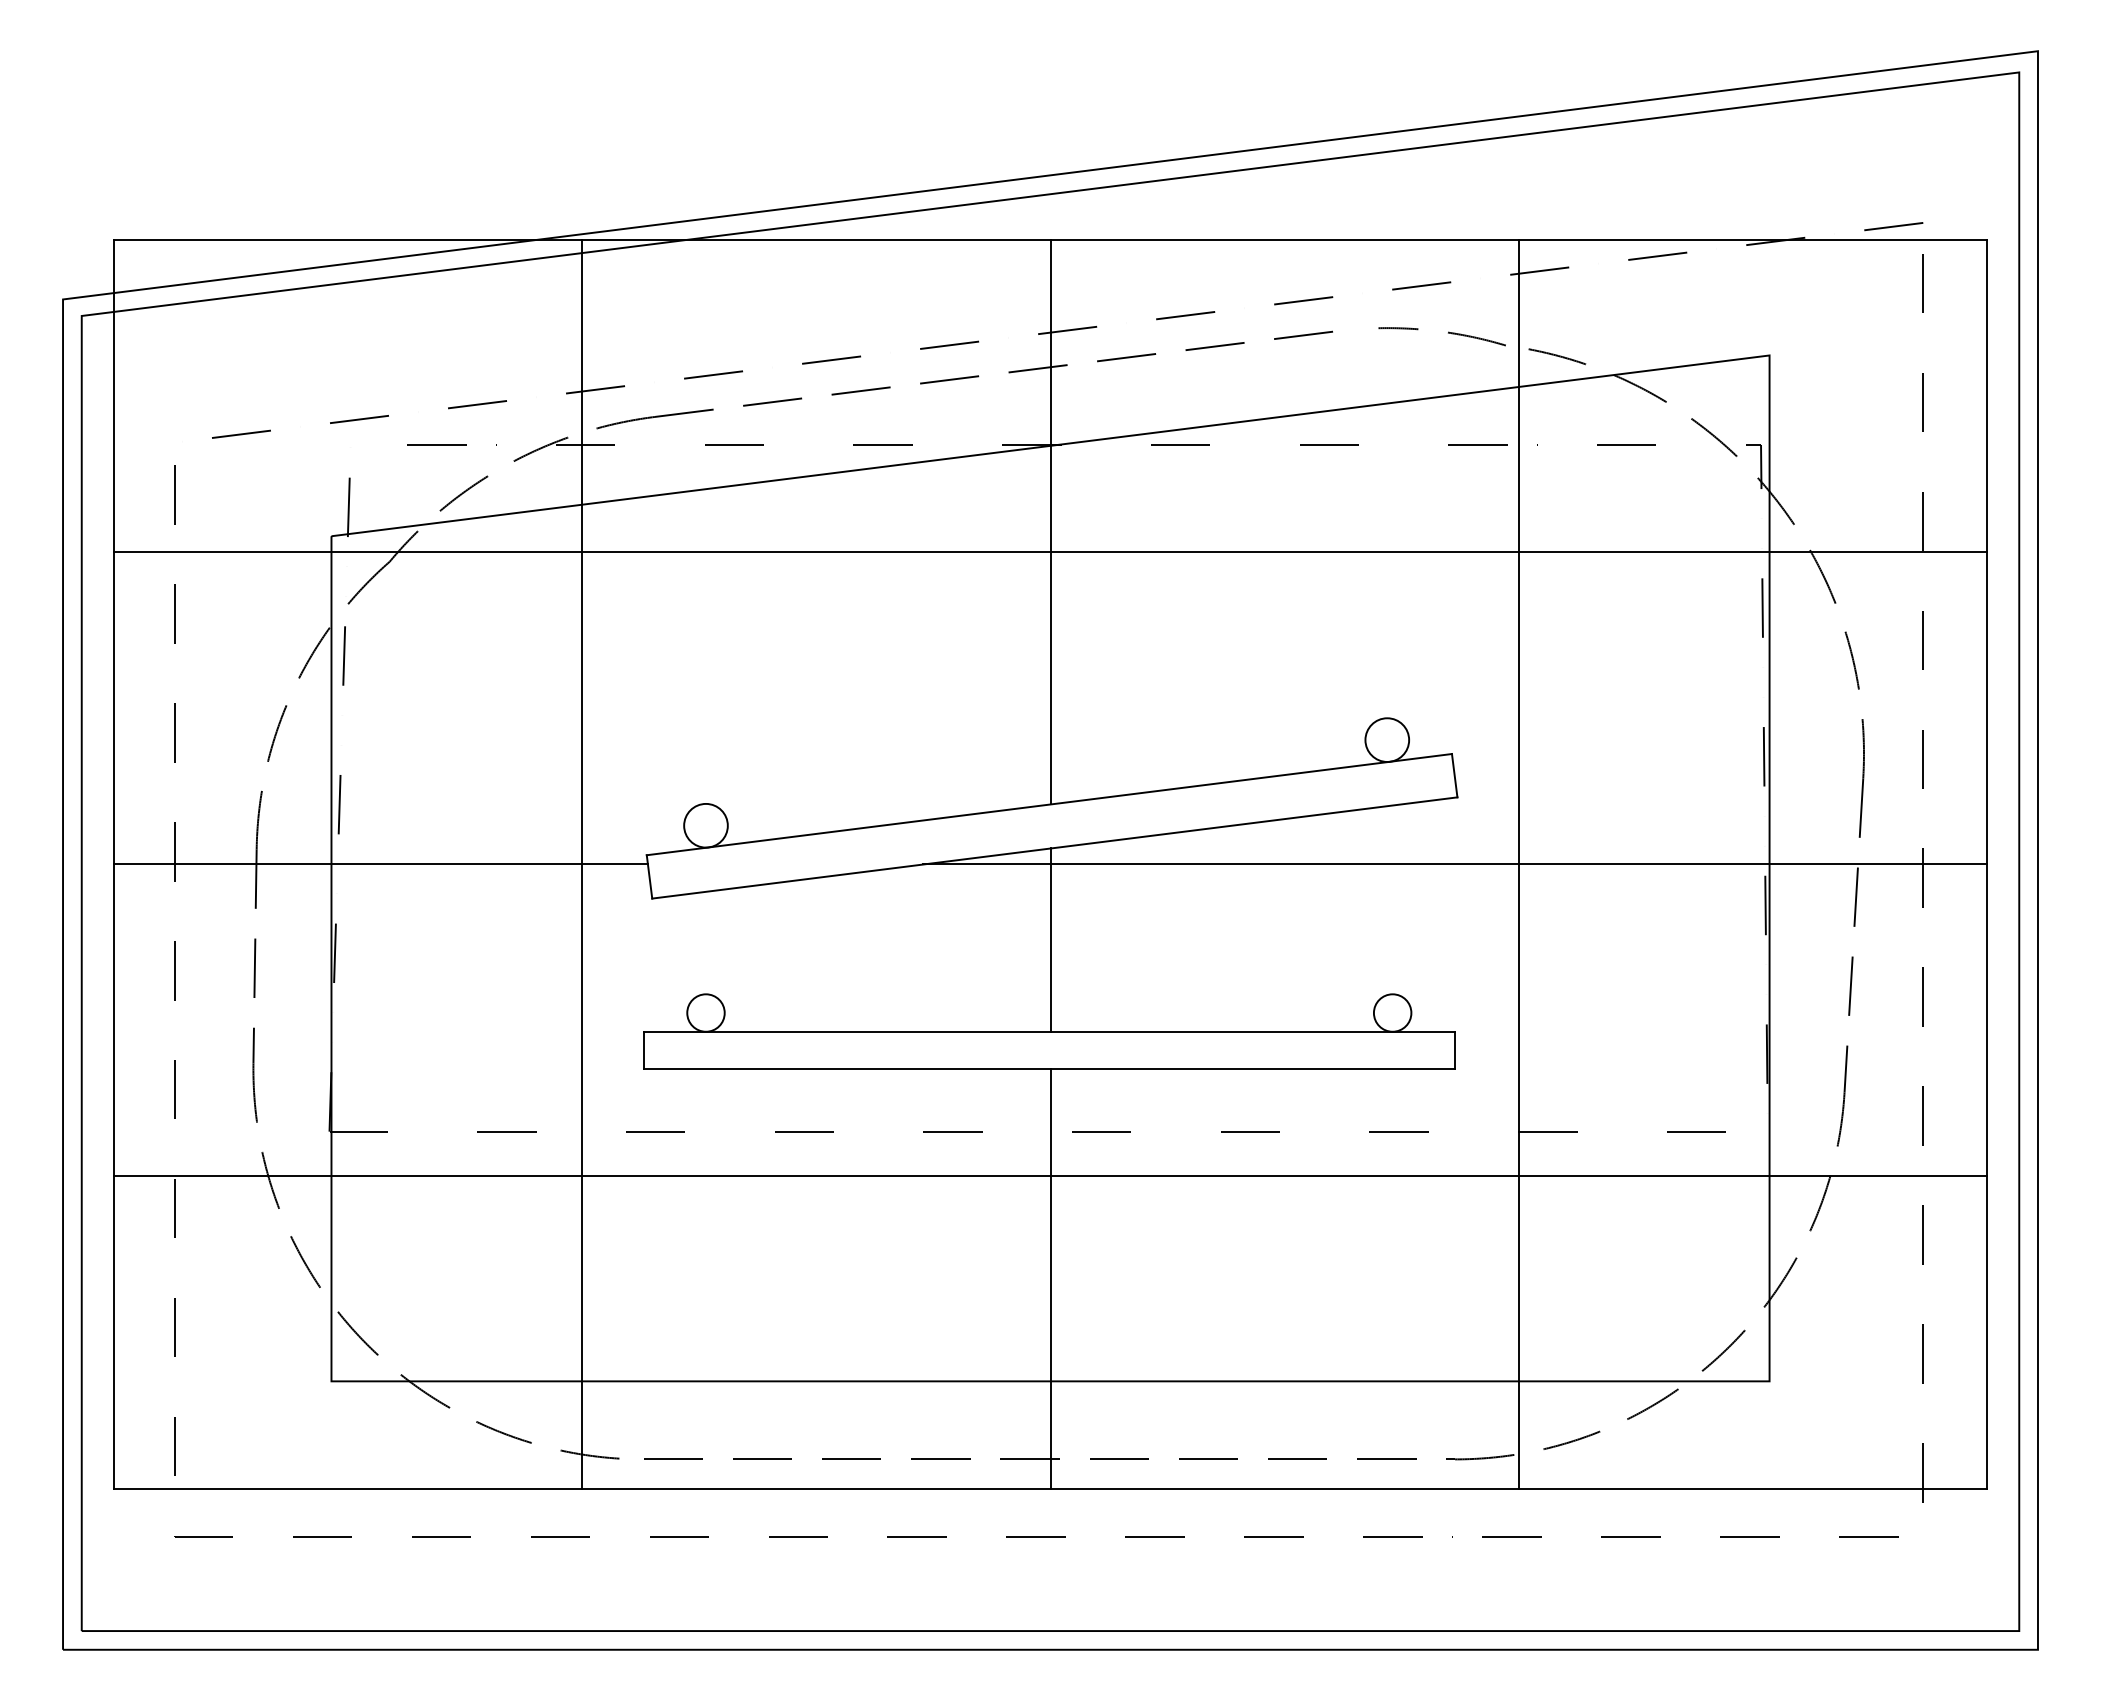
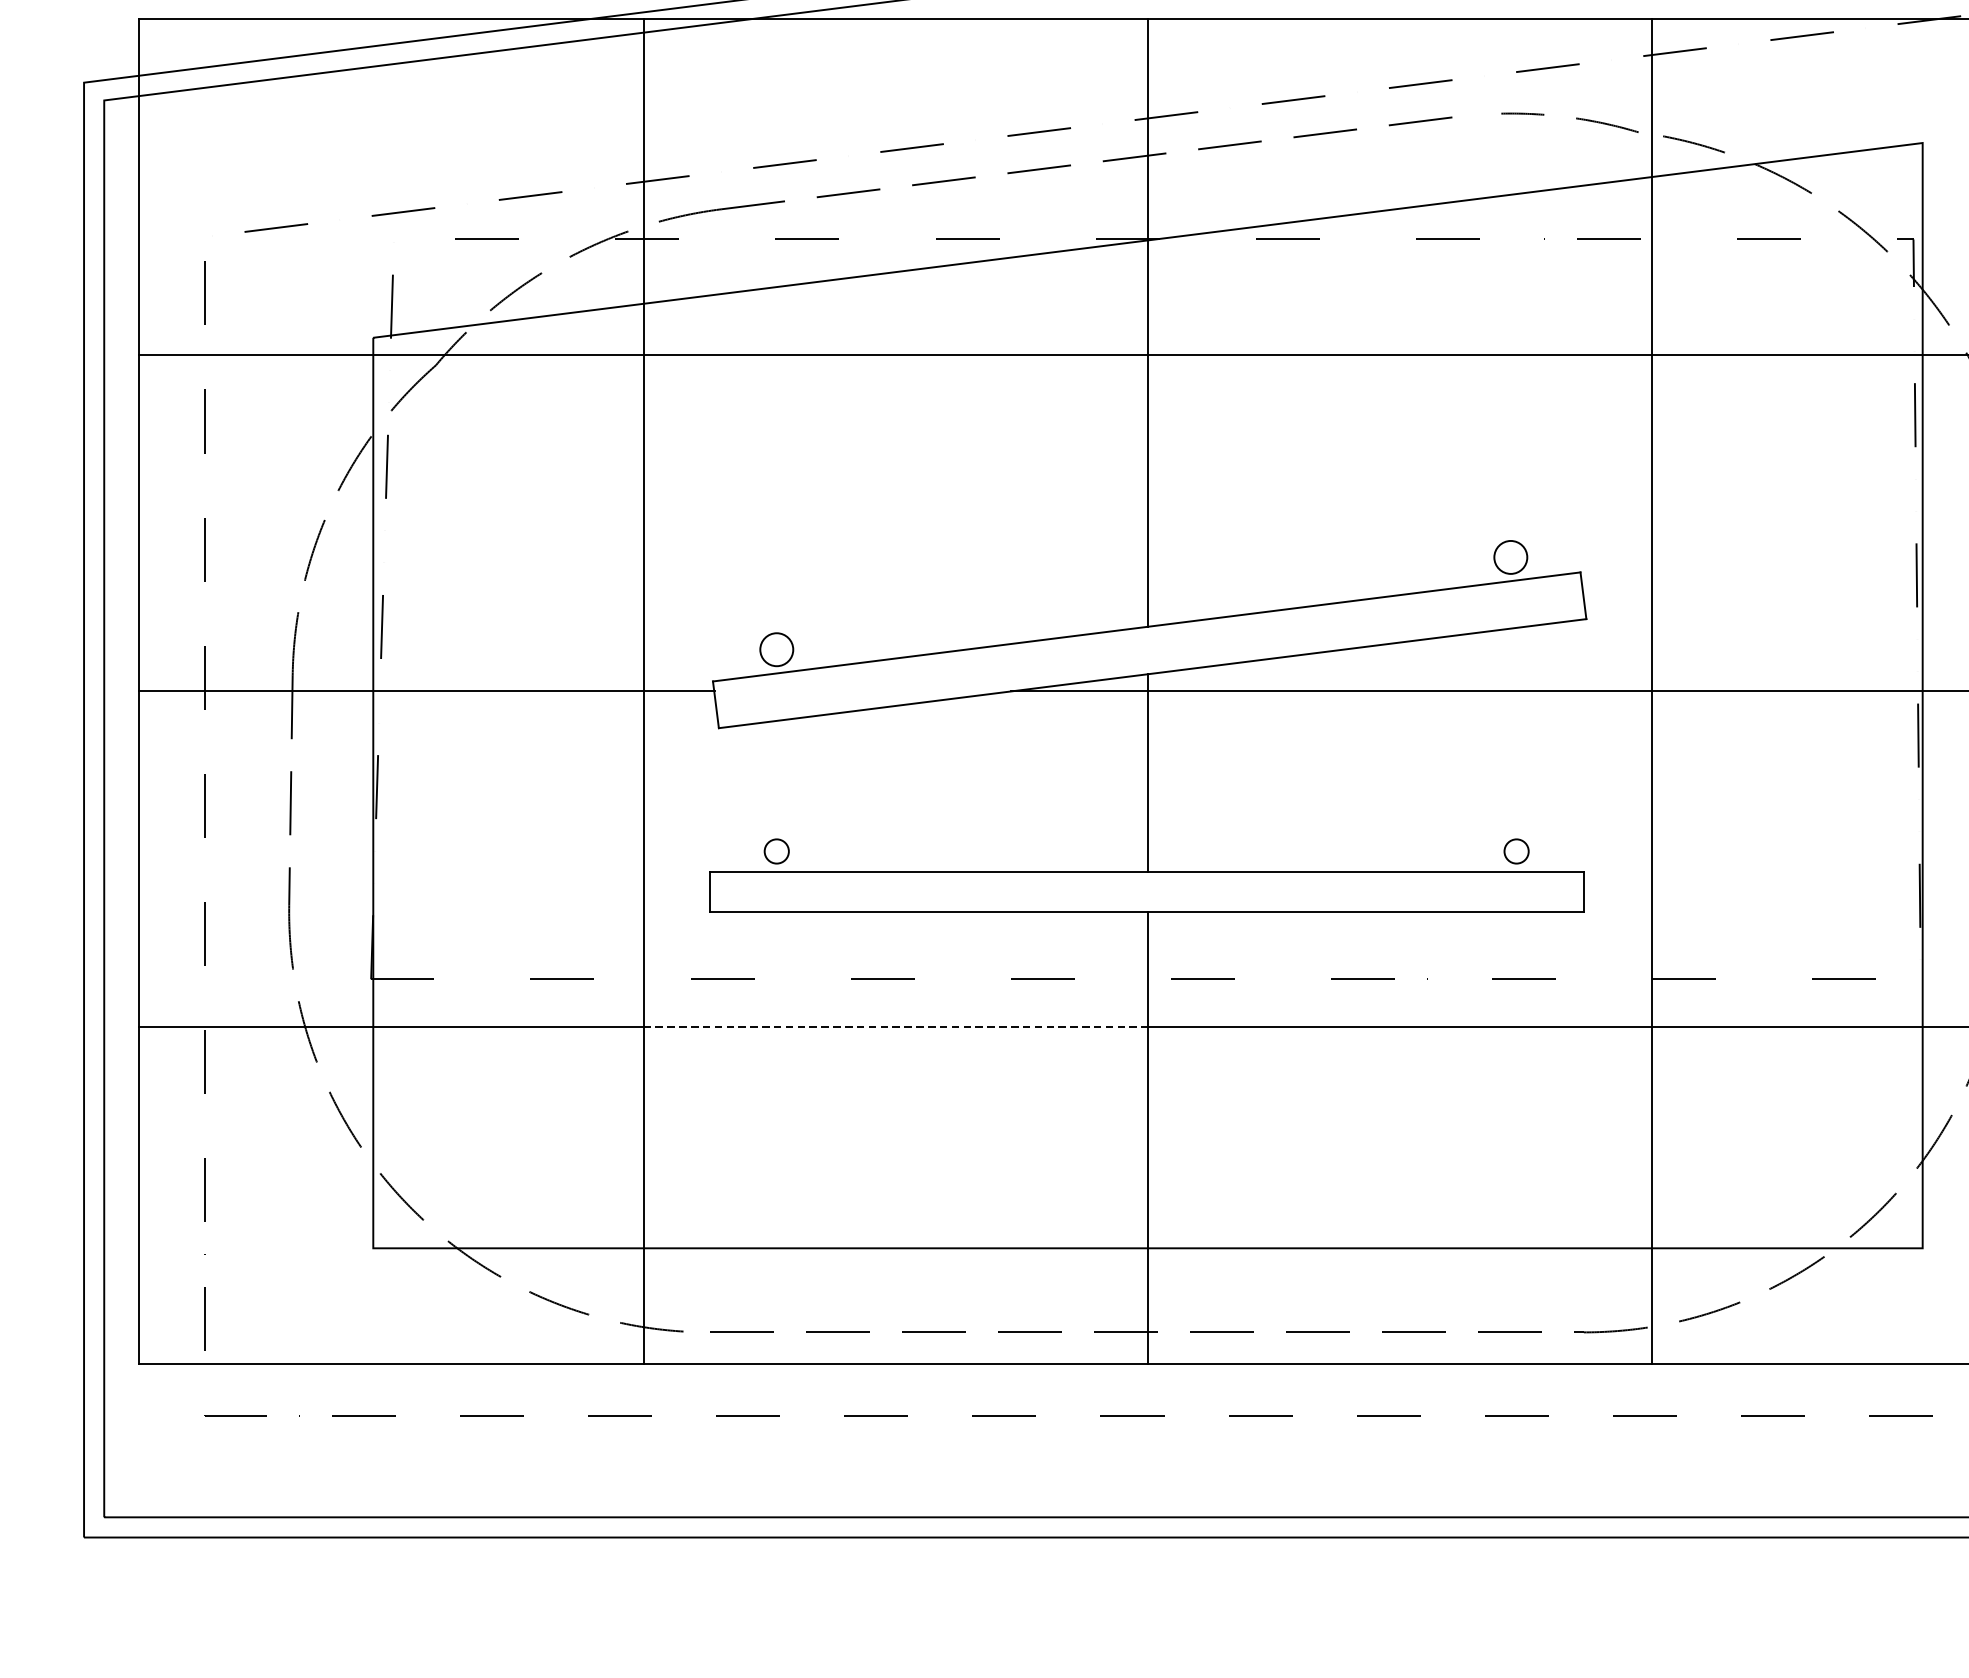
circle: (1387, 739) -> (1511, 556), size x0.7
circle: (705, 825) -> (776, 649), size x0.7
circle: (705, 1012) -> (776, 850), size x0.6
circle: (1392, 1012) -> (1516, 850), size x0.6
line: (816, 1176) -> (895, 1027), solid -> dashed

